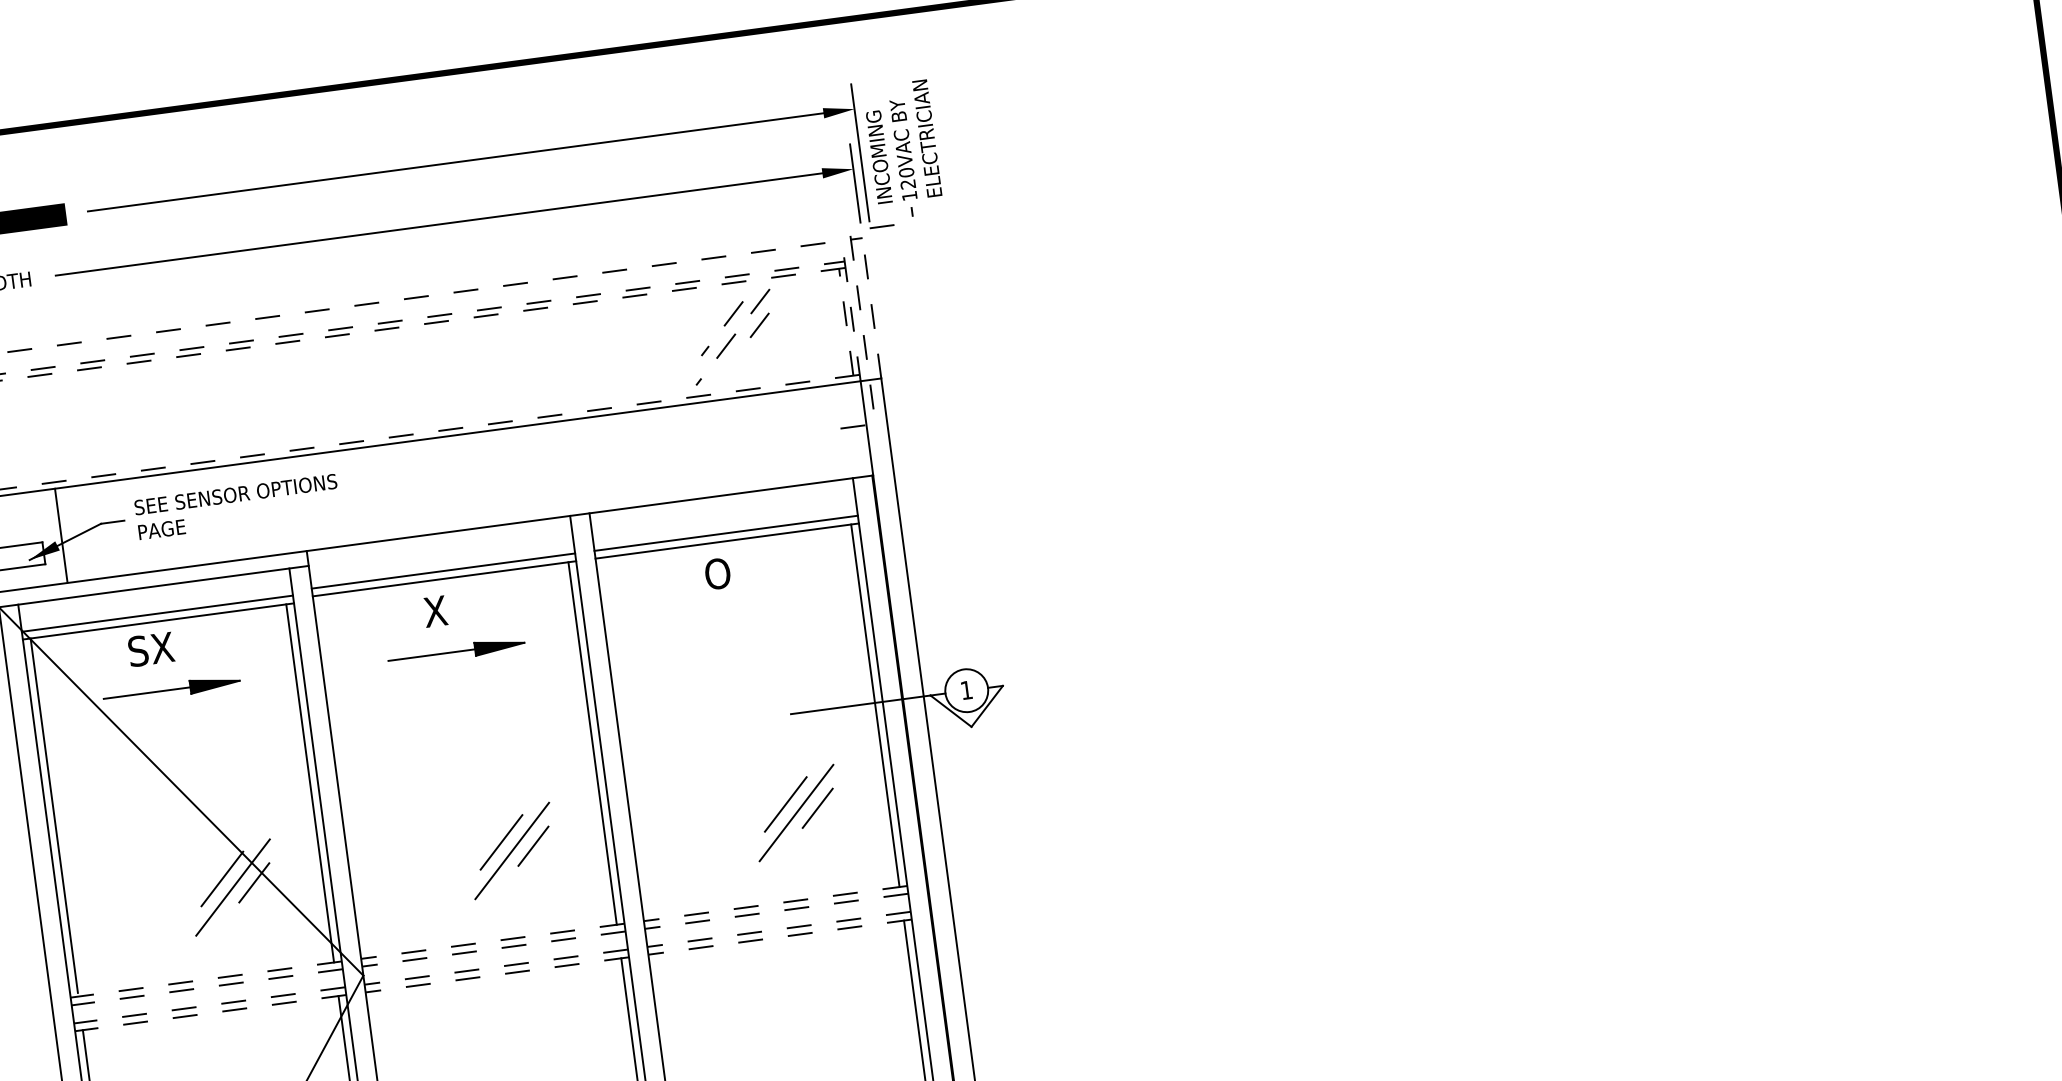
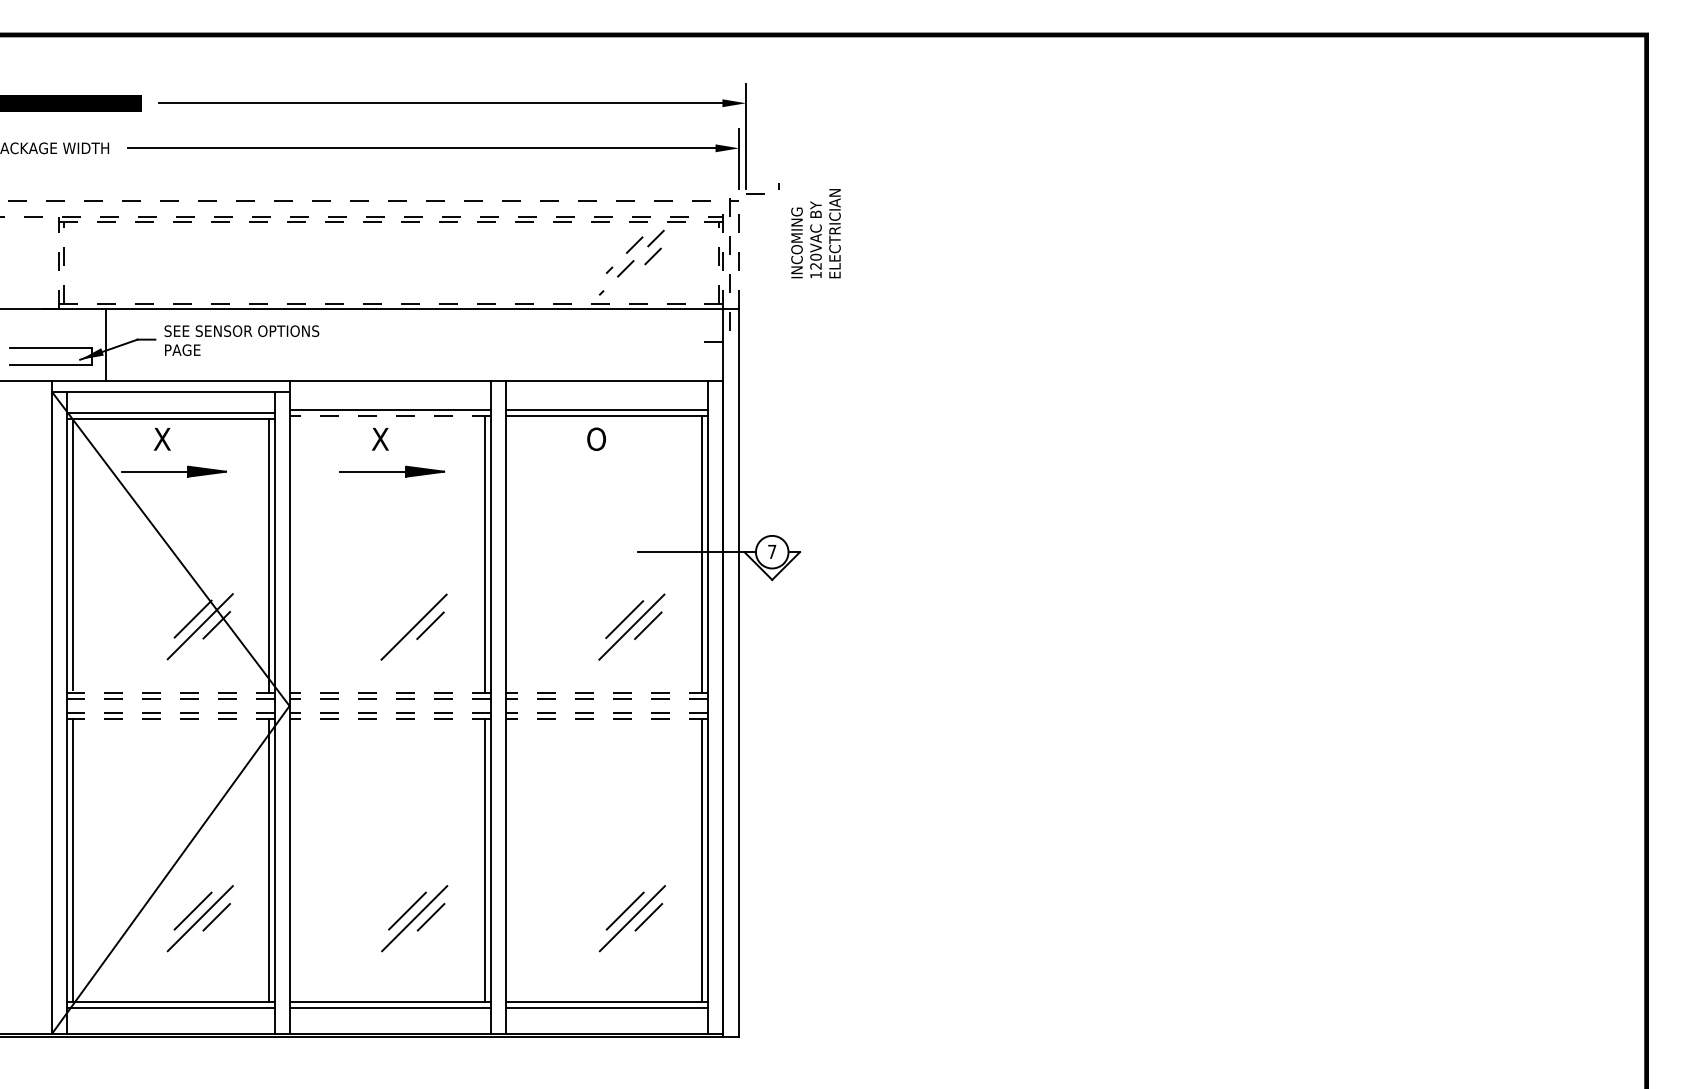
text: (901, 141) -> (815, 233), moved
line: (444, 578) -> (390, 415), solid -> dashed
text: (151, 649) -> (162, 439), SX -> X
text: (966, 689) -> (772, 551), 1 -> 7
line: (500, 842) -> (406, 619), removed

